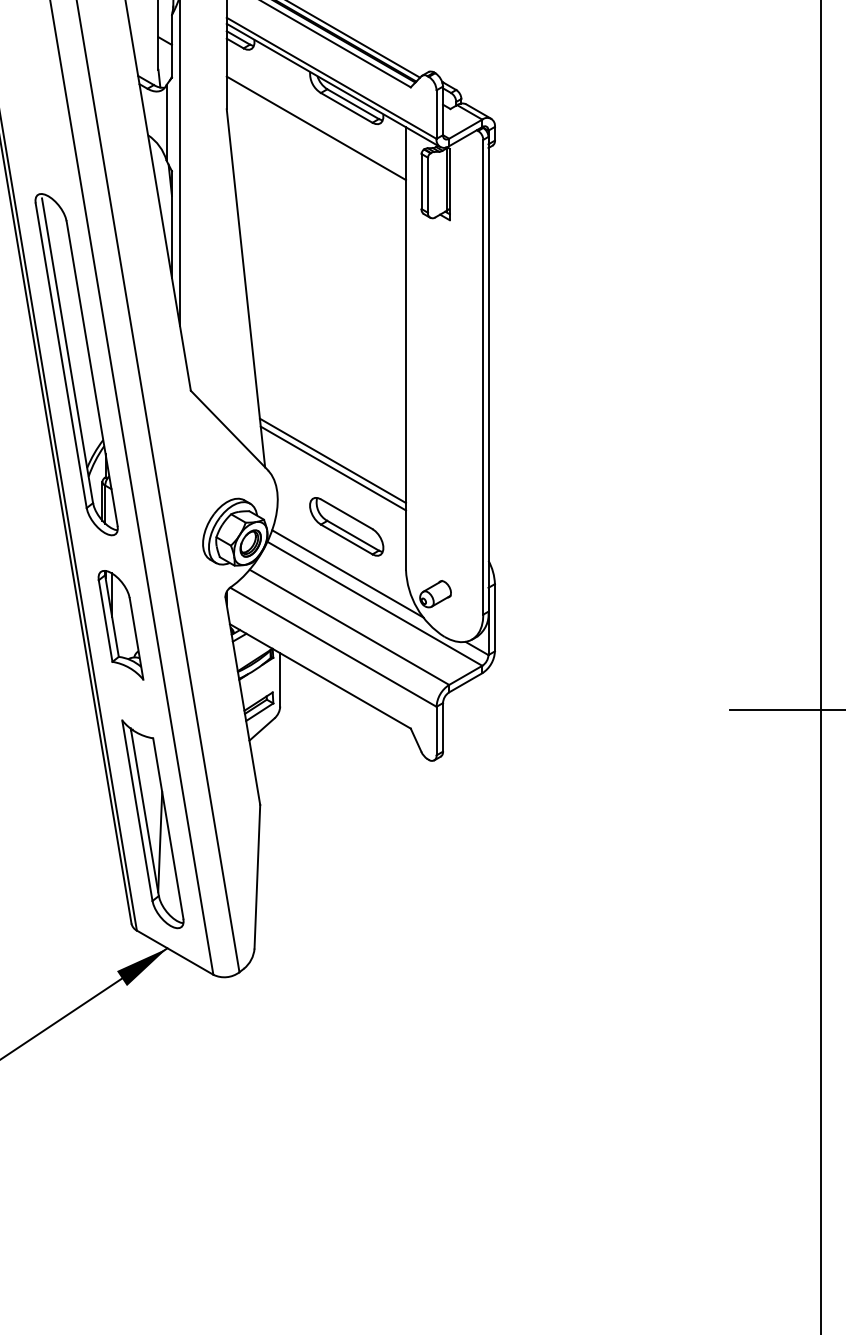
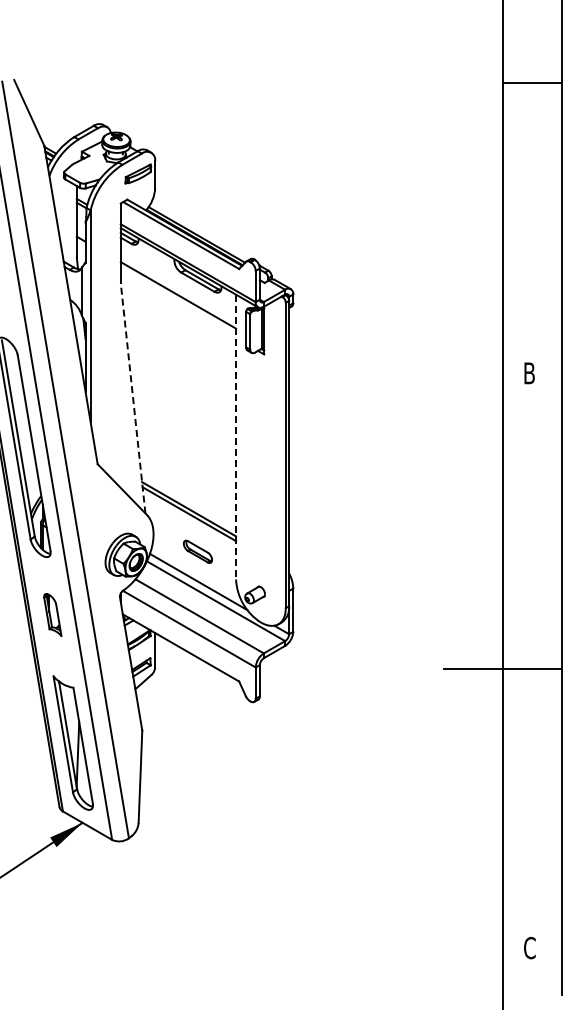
line: (246, 288) -> (133, 398), solid -> dashed
line: (406, 349) -> (236, 437), solid -> dashed
part: (346, 526) -> (197, 551), size x0.6
part: (120, 624) -> (52, 614), size x0.6

